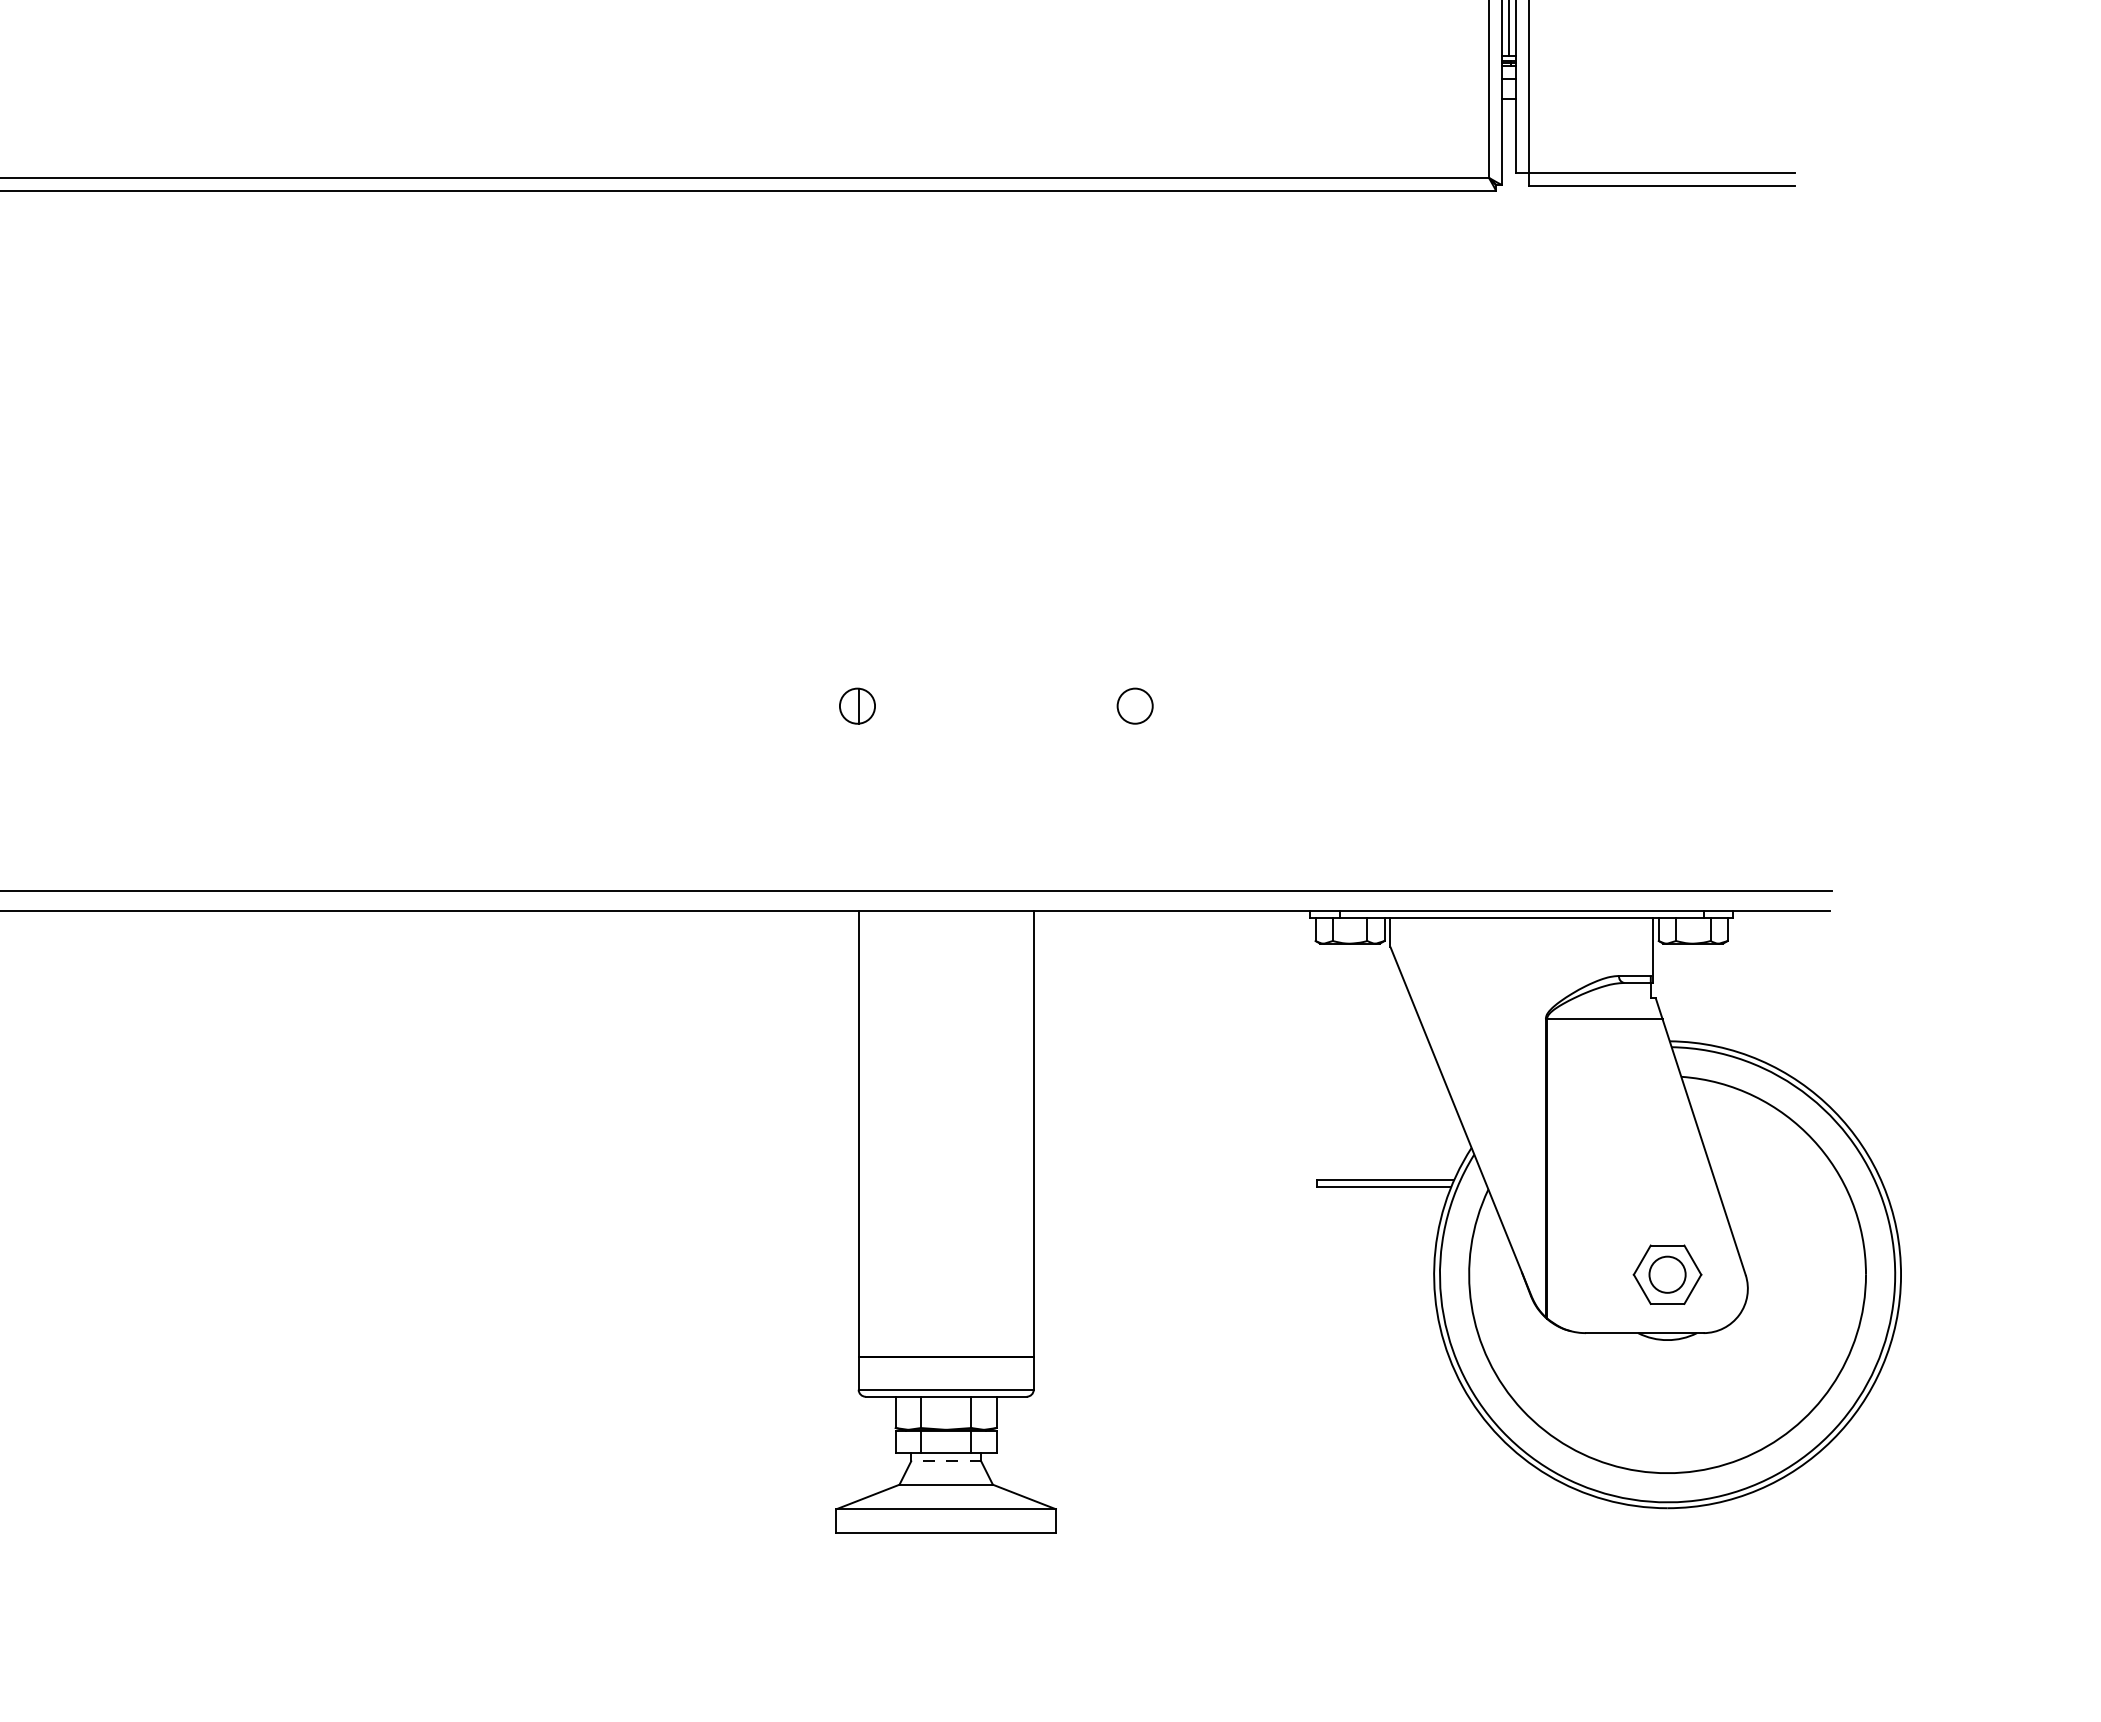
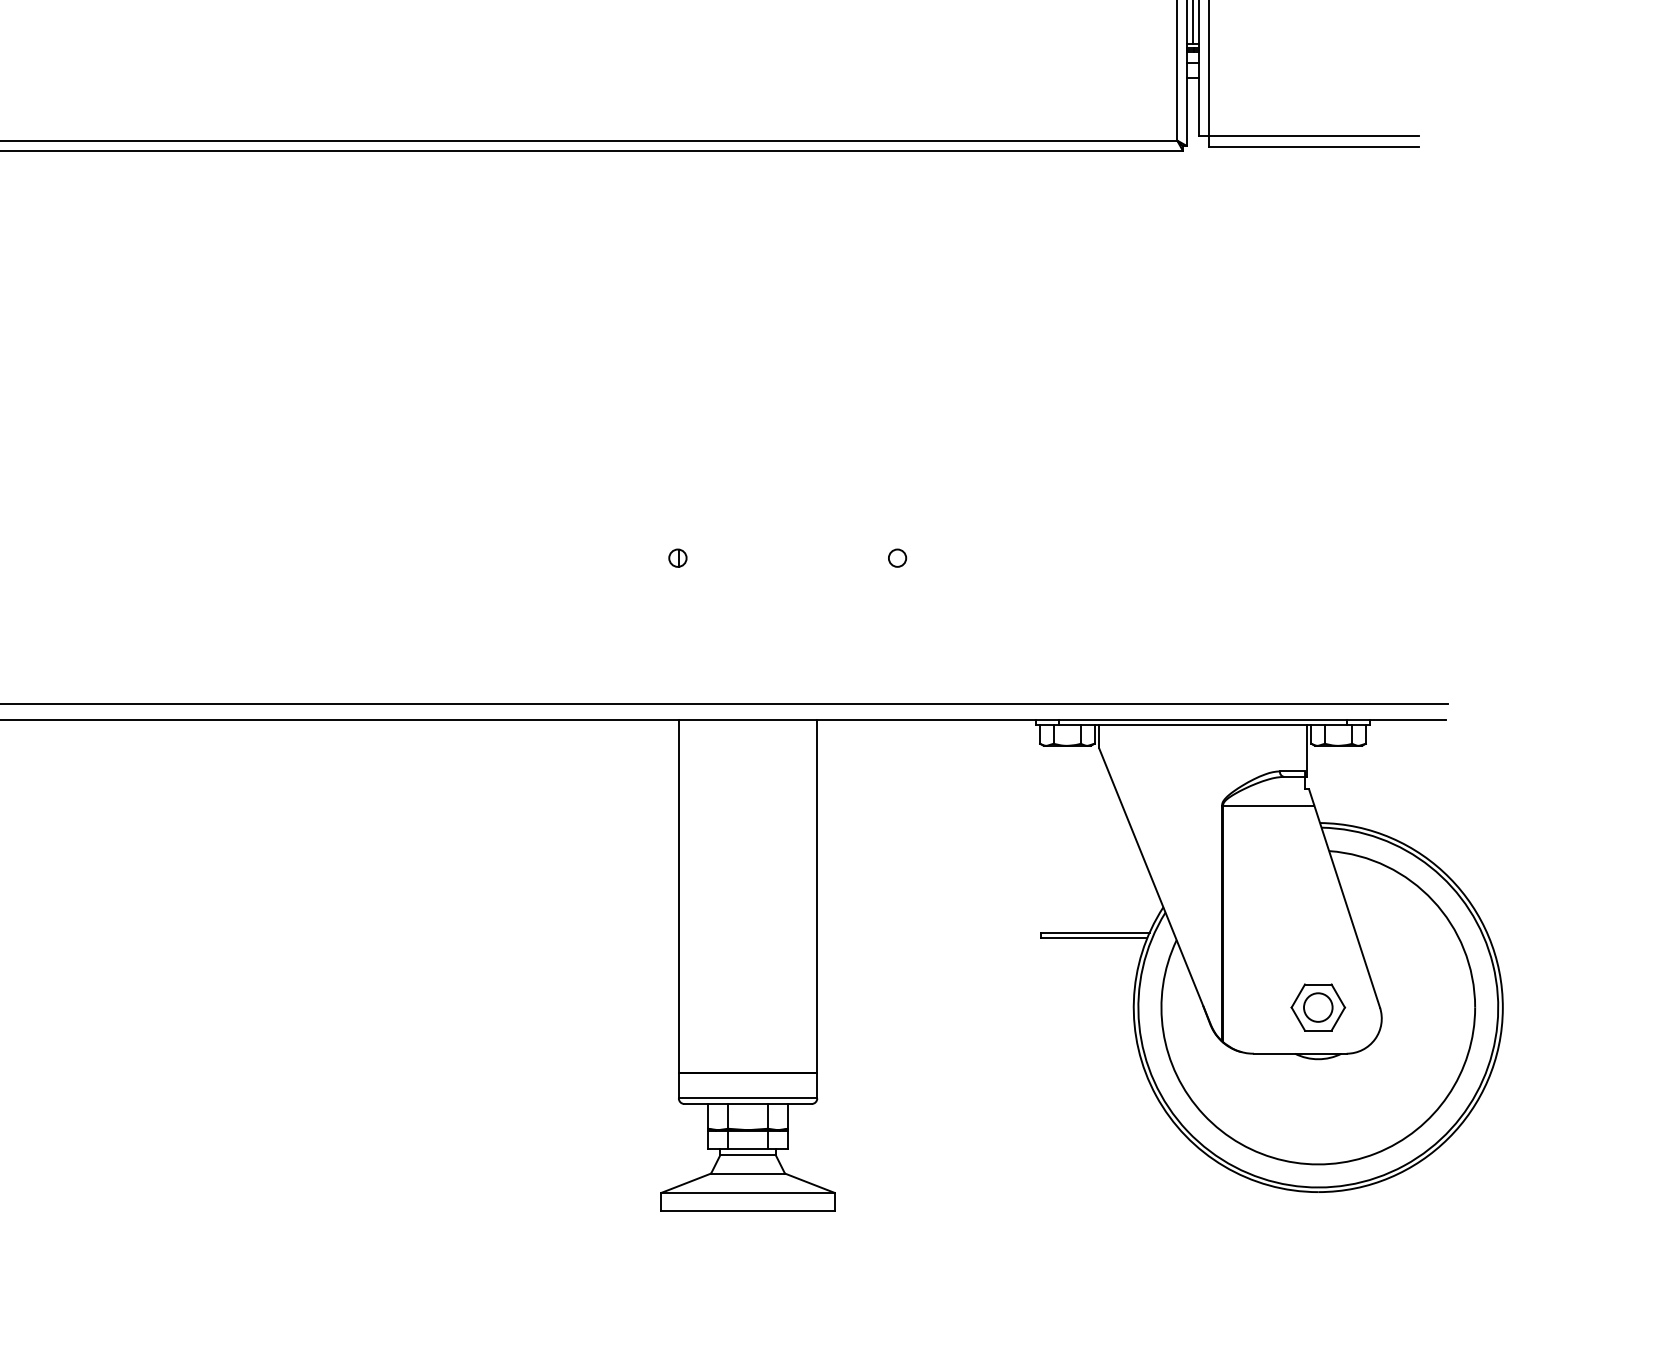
part: (857, 706) -> (677, 558), size x0.62
circle: (1135, 706) -> (897, 558), size x0.62
line: (945, 1461) -> (747, 1155), dashed -> solid

